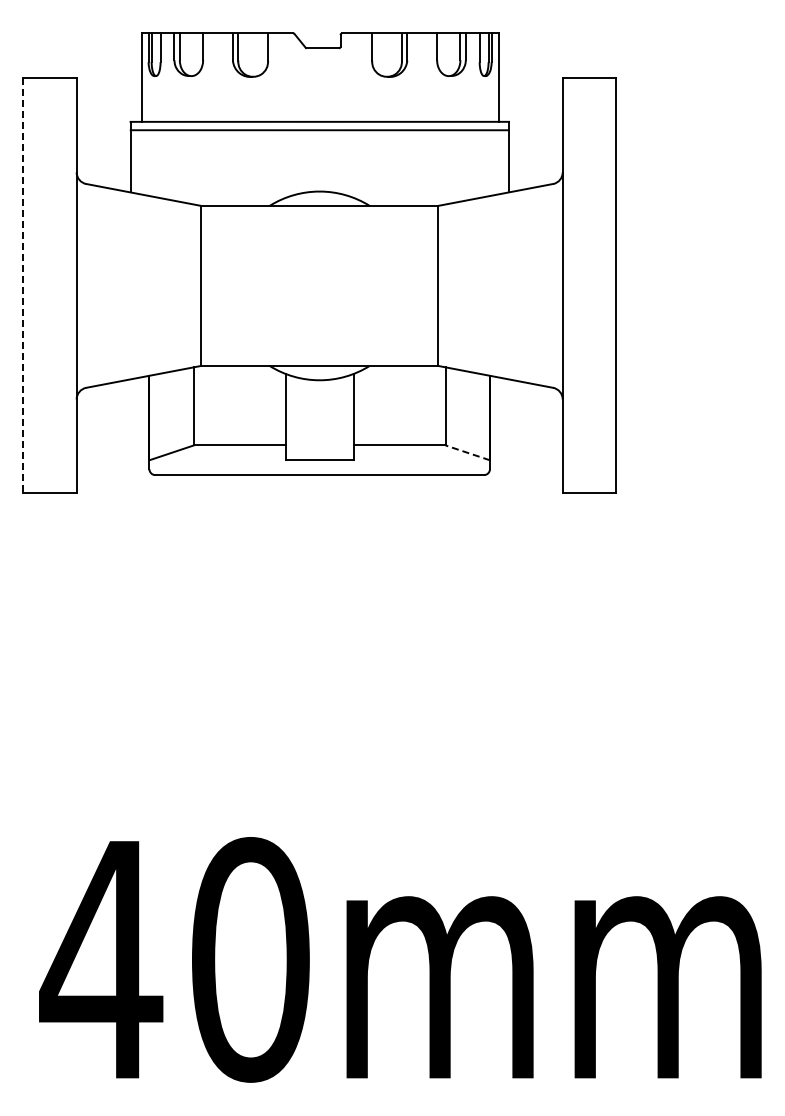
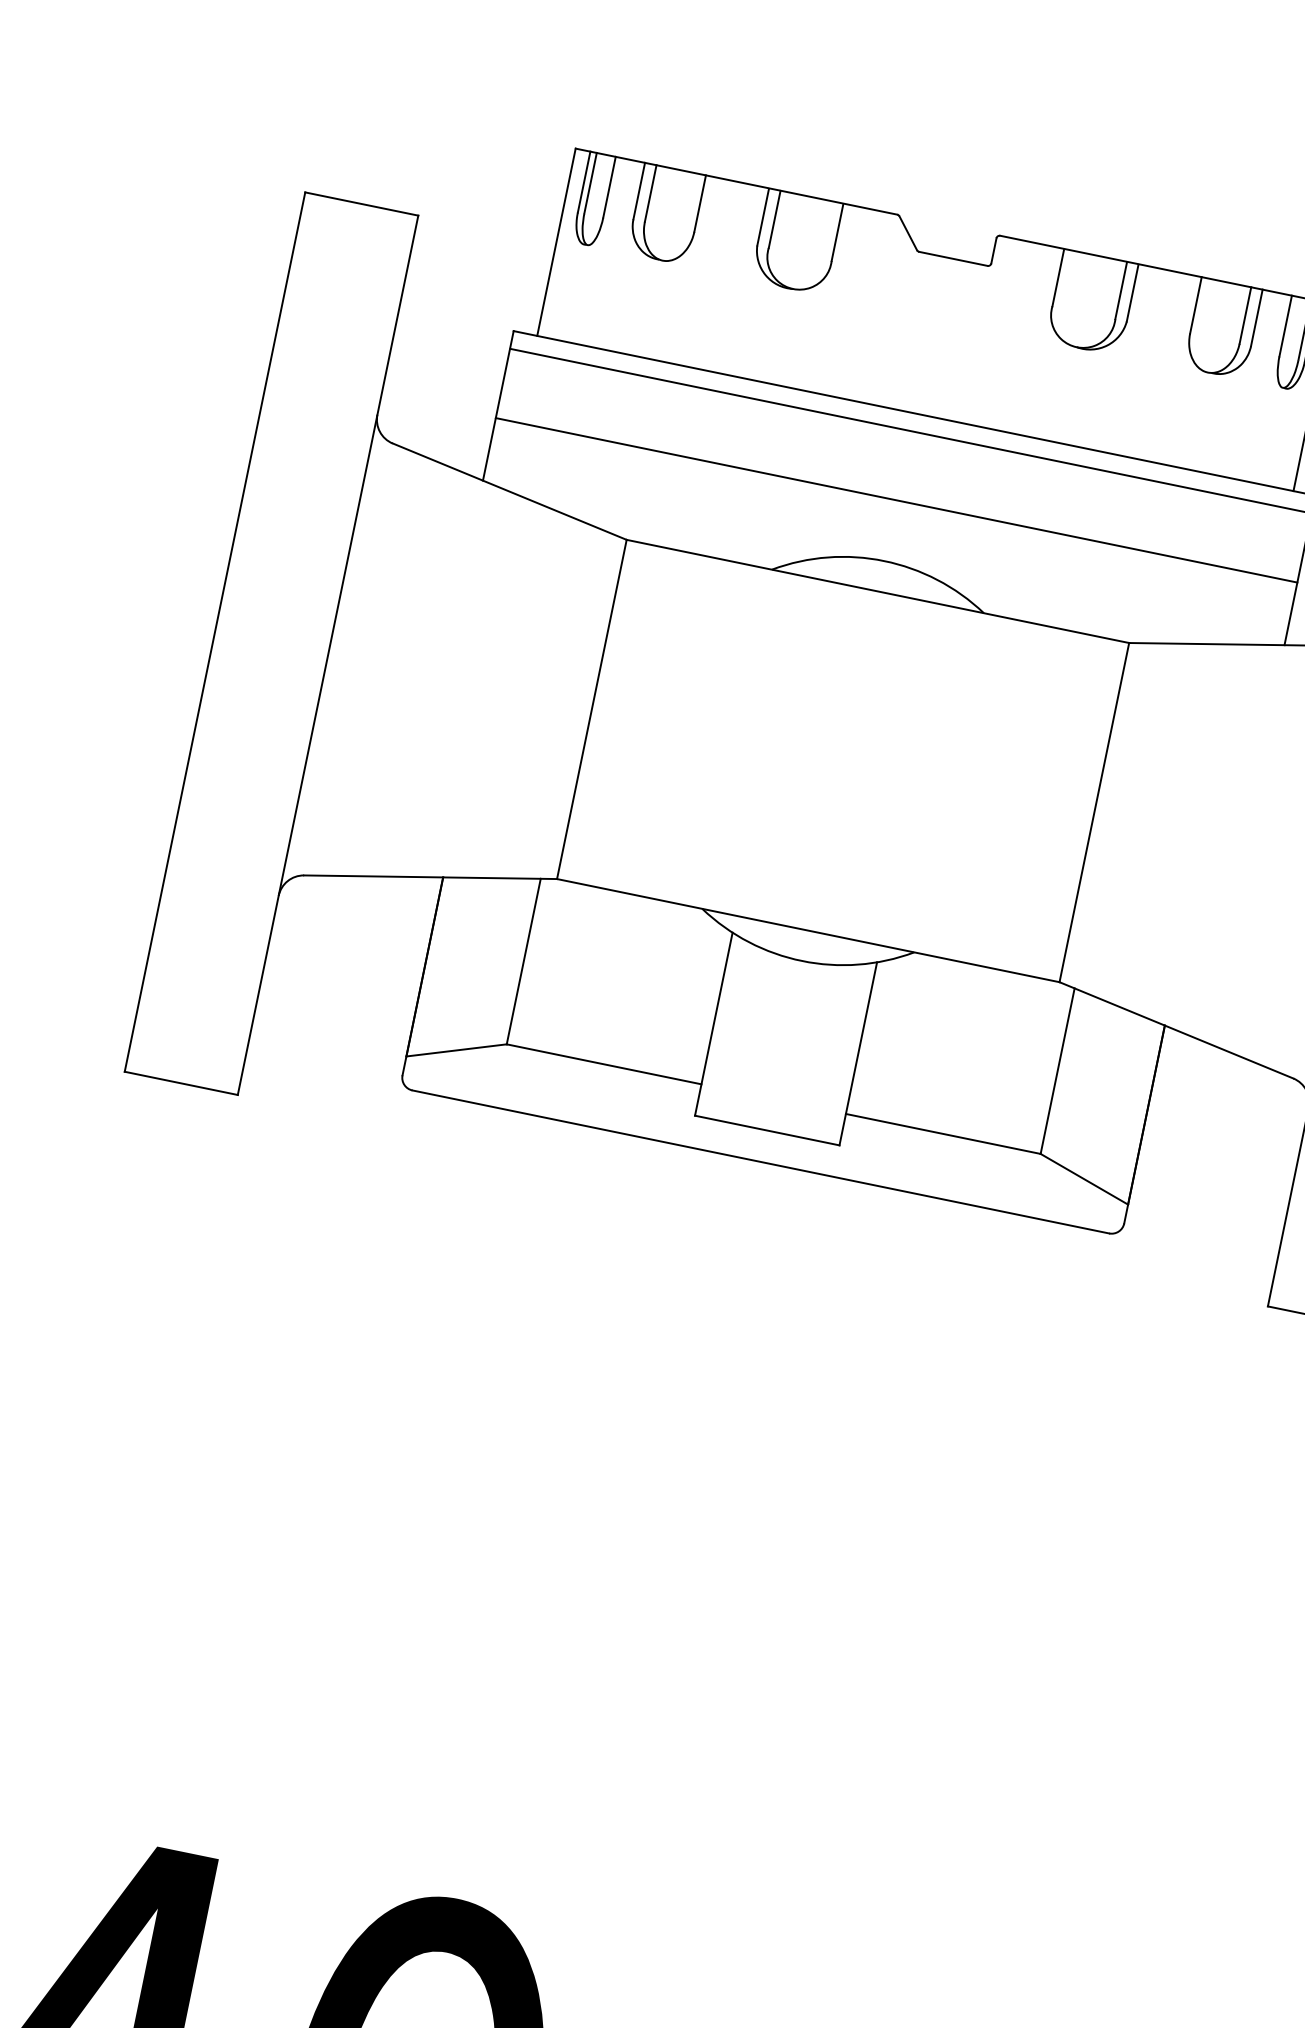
line: (319, 162) -> (896, 499), added
line: (23, 286) -> (215, 633), dashed -> solid
line: (467, 452) -> (1083, 1178), dashed -> solid

